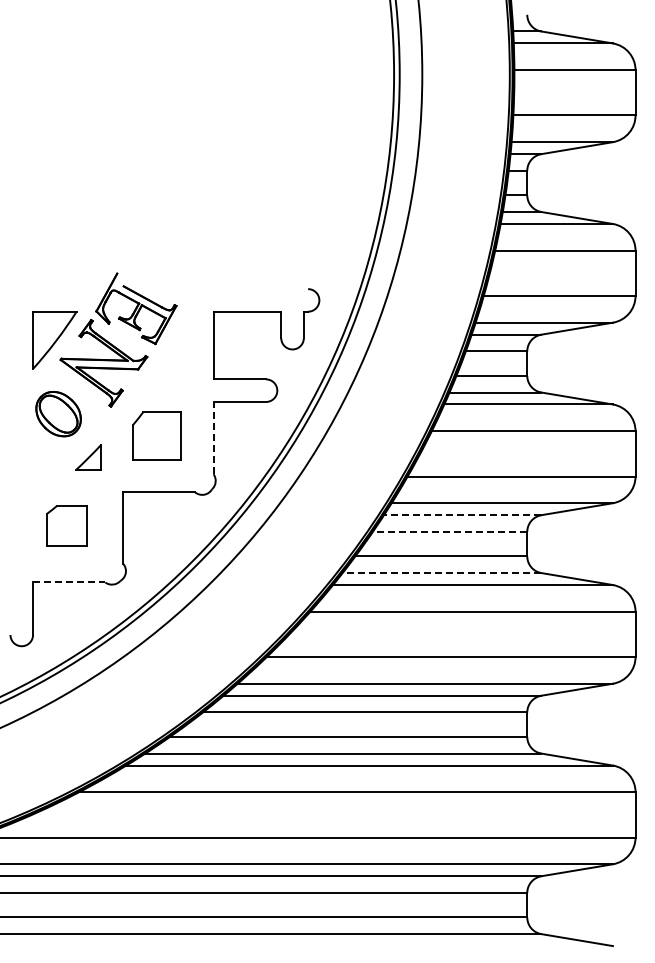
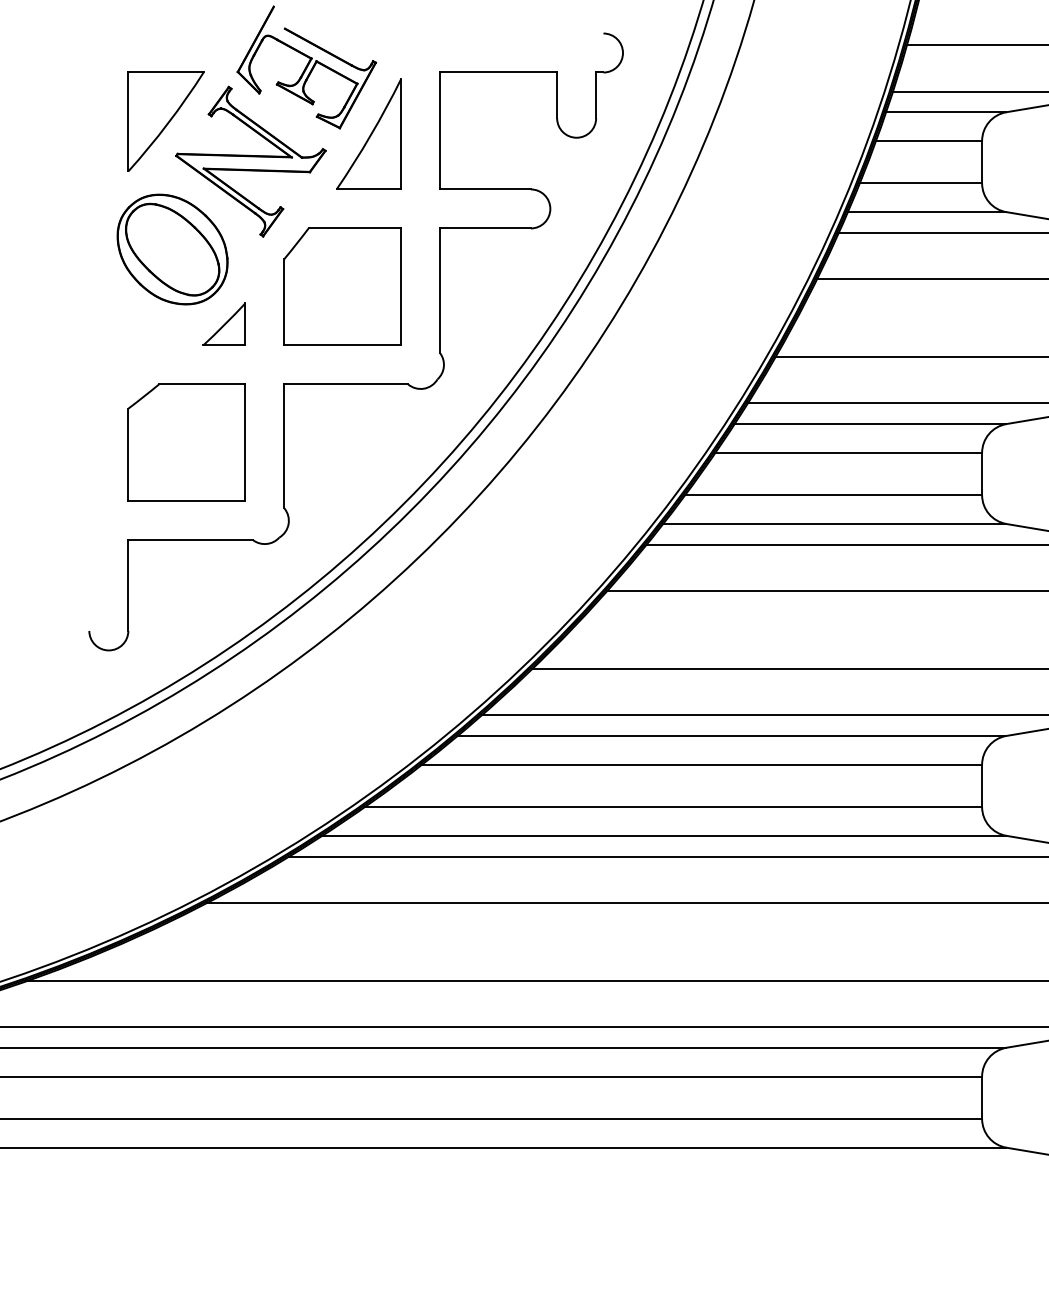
part: (172, 346) -> (369, 132), added
part: (58, 413) -> (172, 248), size x1.43
part: (156, 435) -> (341, 286), size x1.43
line: (213, 437) -> (440, 289), dashed -> solid
line: (462, 515) -> (870, 424), dashed -> solid
part: (66, 525) -> (186, 441), size x1.67
line: (449, 531) -> (847, 452), dashed -> solid
line: (441, 573) -> (833, 524), dashed -> solid
line: (69, 582) -> (191, 540), dashed -> solid

